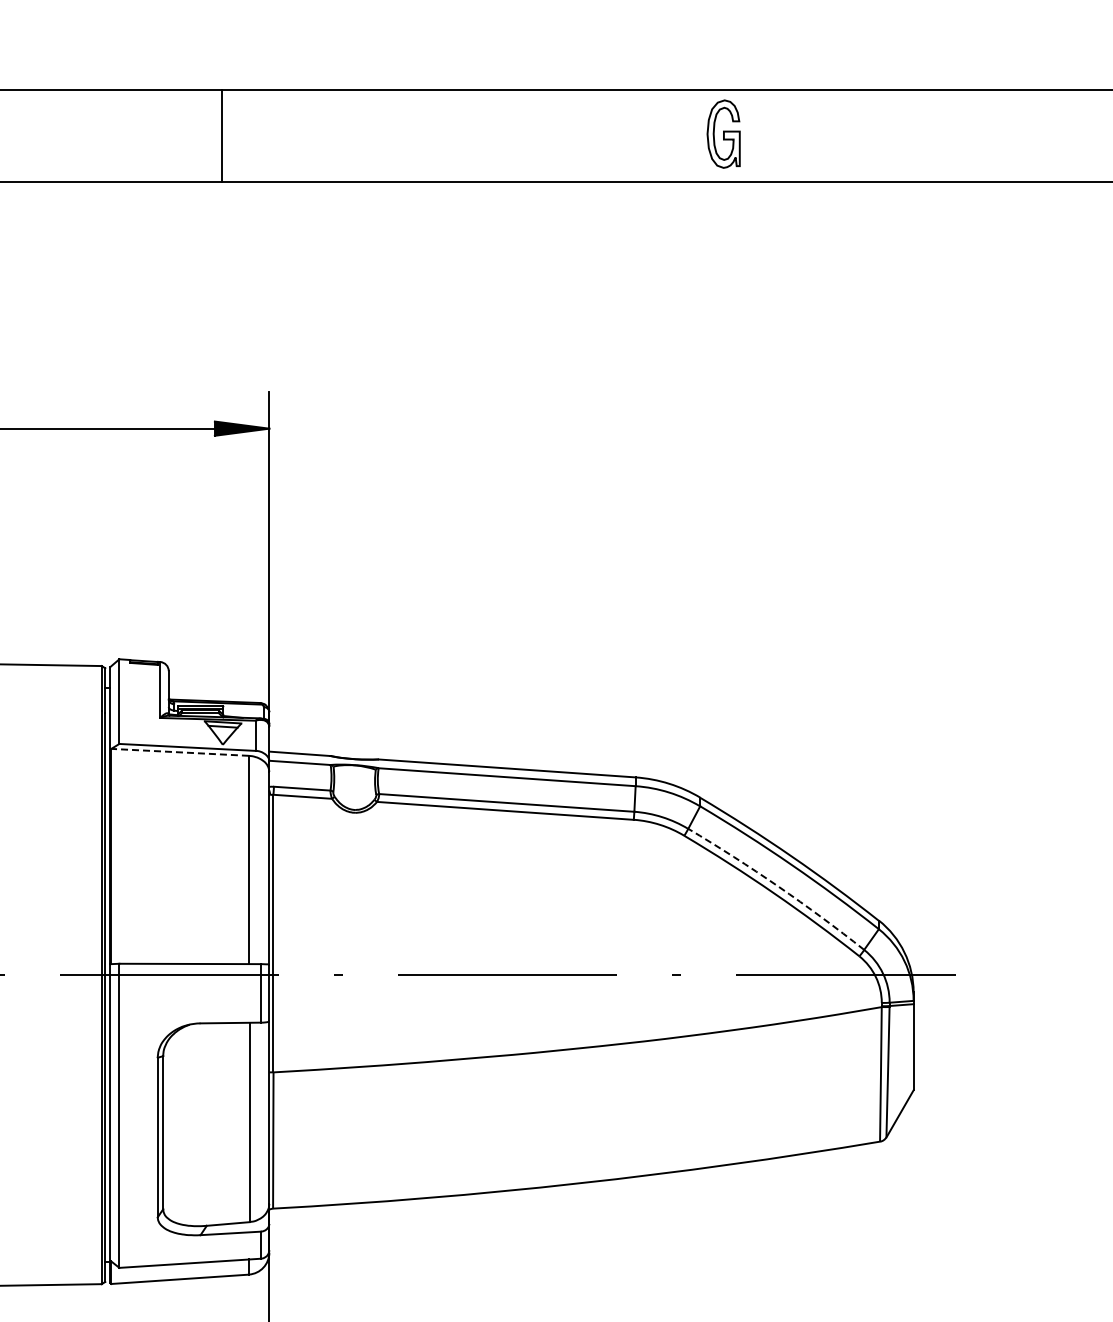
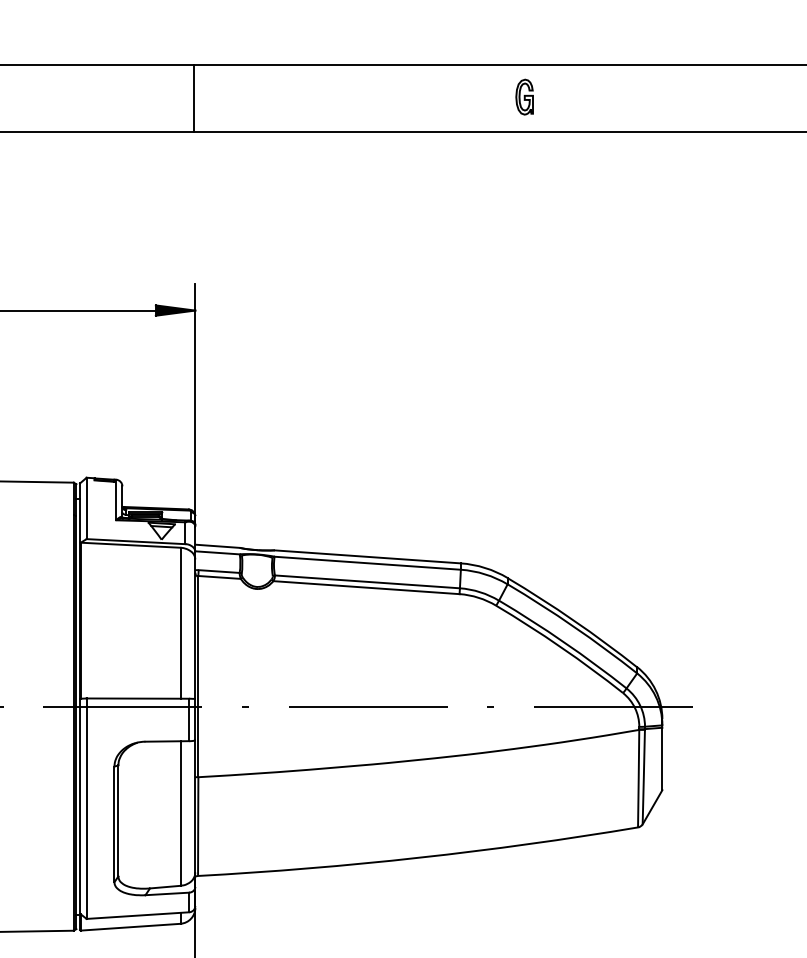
part: (723, 134) -> (524, 97), size x0.71
line: (221, 135) -> (193, 98), moved
line: (180, 752) -> (130, 545), dashed -> solid
arc: (778, 886) -> (564, 642), dashed -> solid

